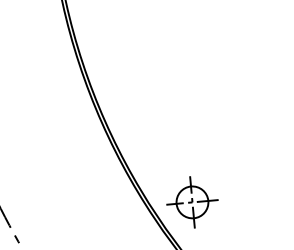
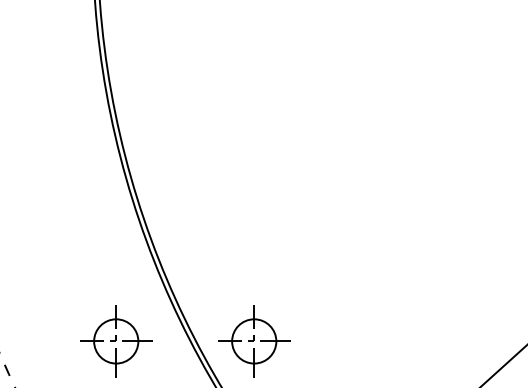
part: (93, 211) -> (116, 341), added

